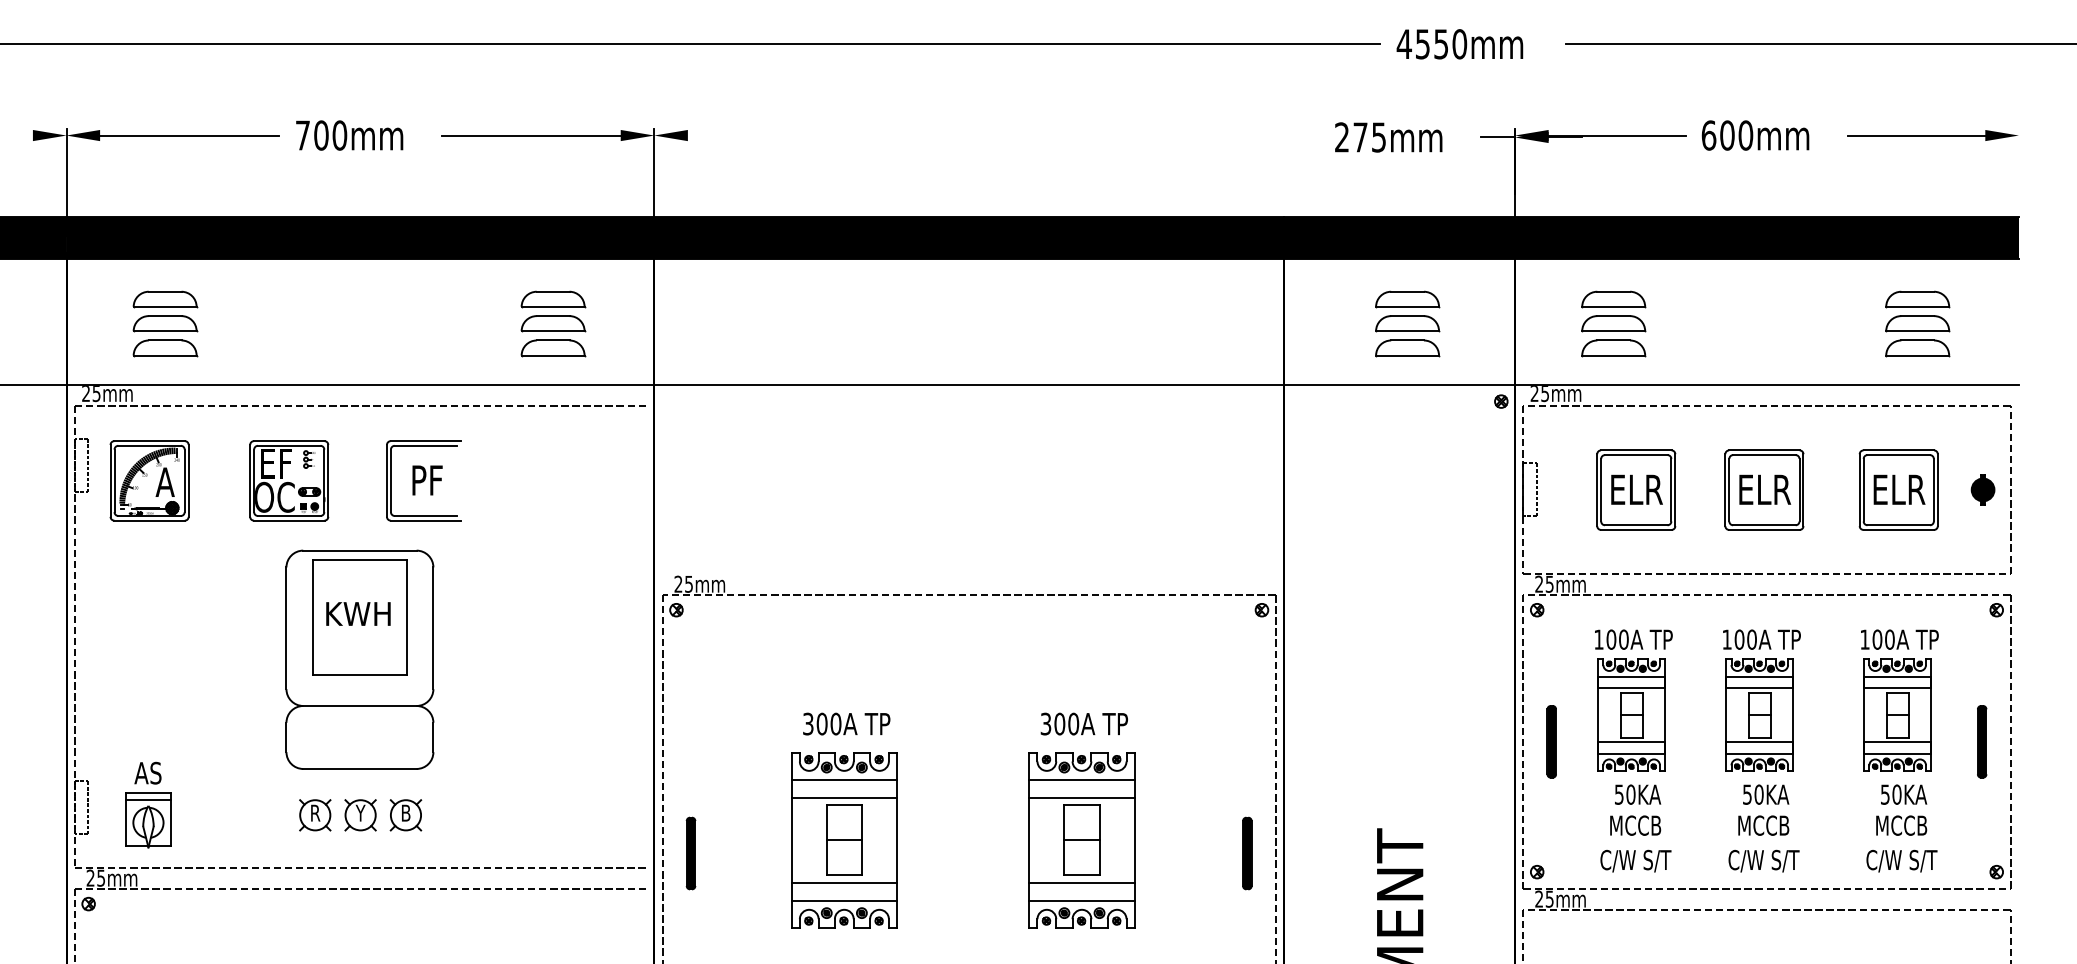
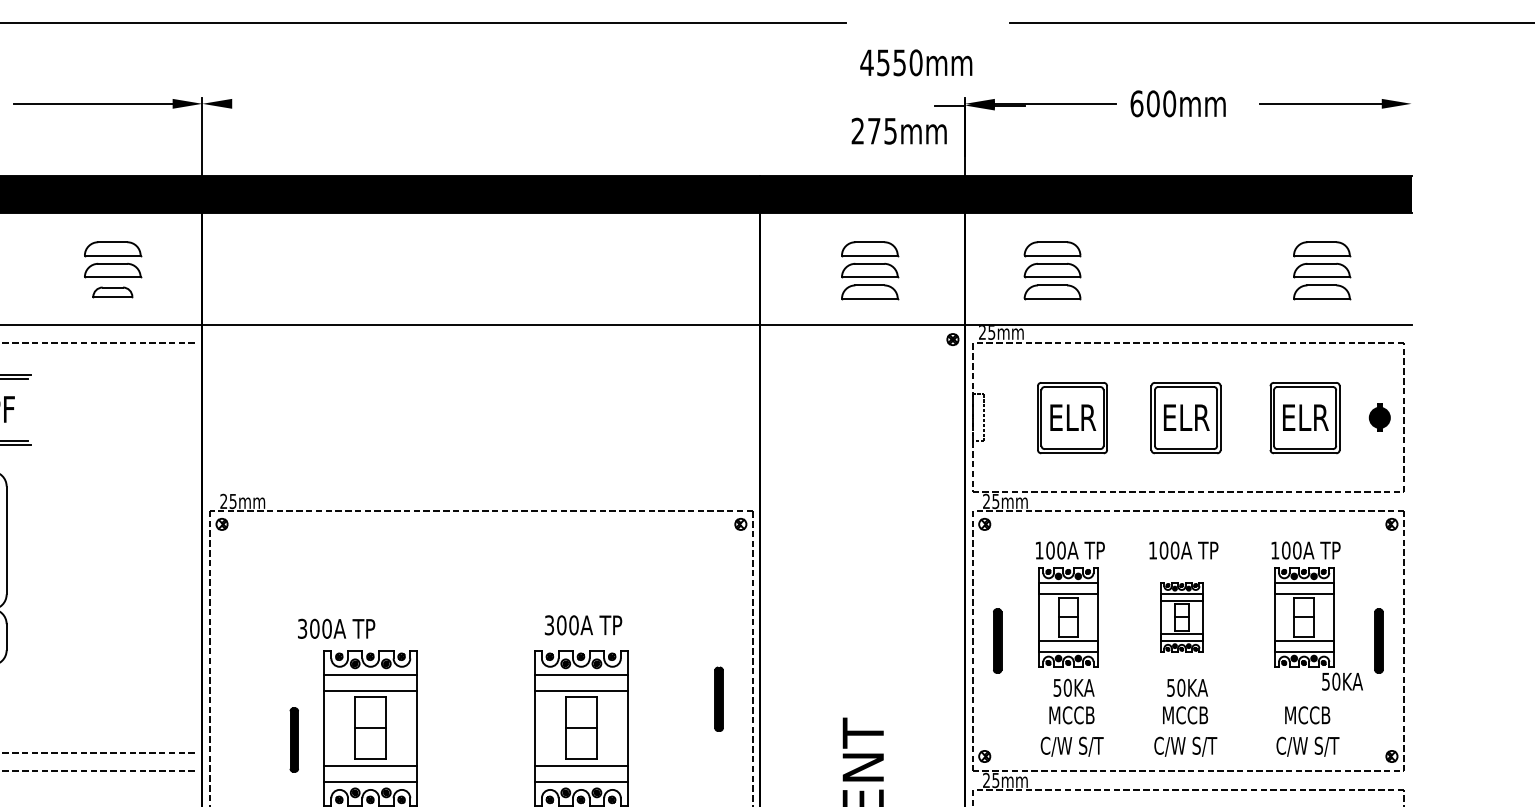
text: (1459, 44) -> (915, 63), moved
text: (1388, 137) -> (899, 131), moved
part: (553, 348) -> (113, 292), size x0.7
part: (1759, 714) -> (1181, 616), size x0.7
text: (846, 723) -> (336, 628), moved
text: (1904, 794) -> (1342, 681), moved
part: (690, 853) -> (293, 740), moved
part: (1247, 853) -> (719, 699), moved

